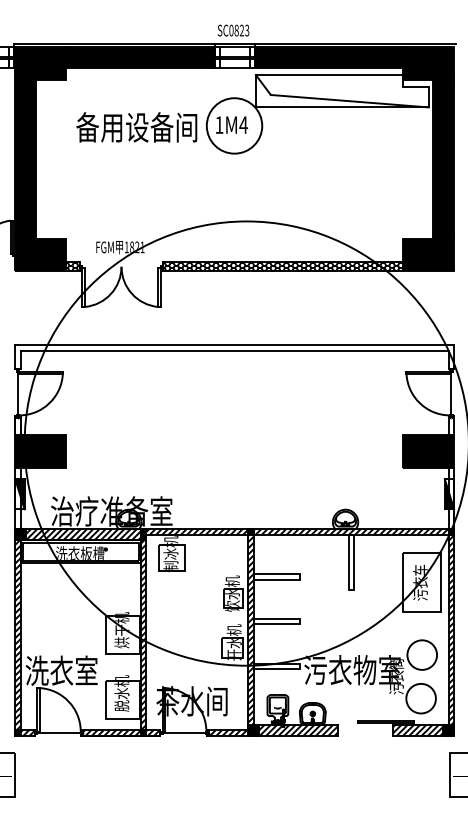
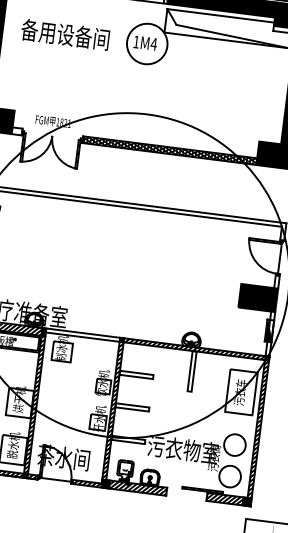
text: (136, 127) -> (65, 34), moved
hatch: (72, 266) -> (16, 131), removed
hatch: (197, 531) -> (83, 334), removed

